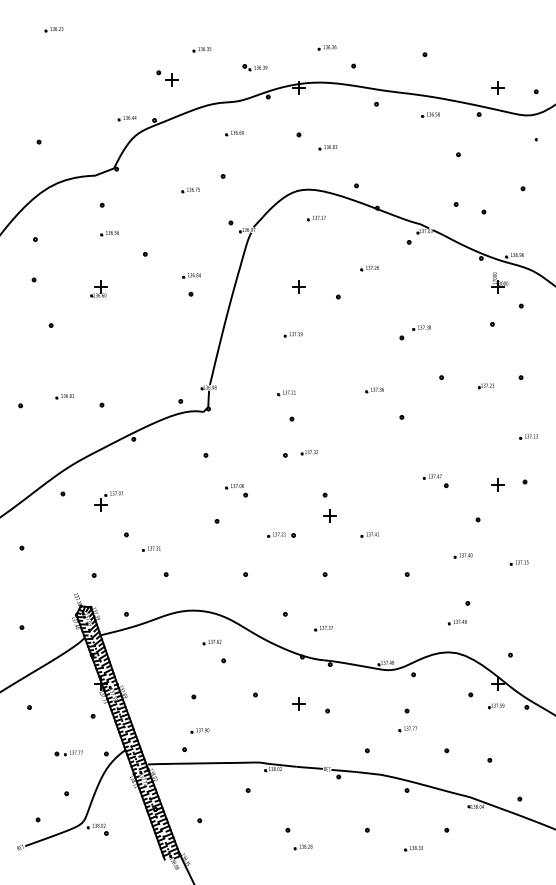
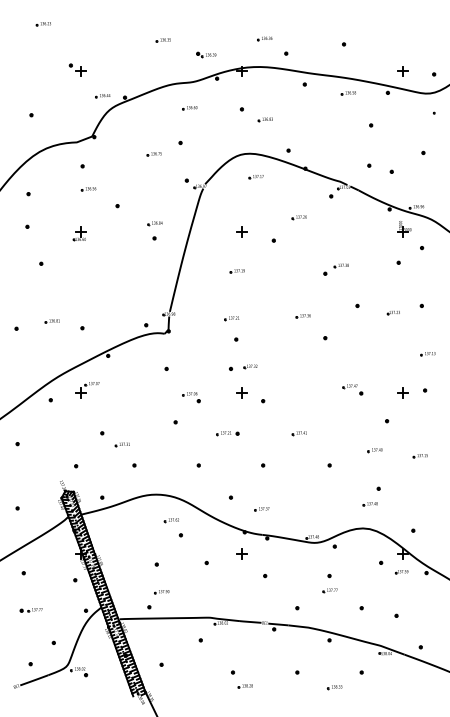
part: (167, 78) -> (78, 70), moved
part: (108, 501) -> (87, 390), moved
part: (329, 515) -> (241, 392), moved
part: (298, 703) -> (241, 553), moved
part: (68, 753) -> (31, 610), moved

